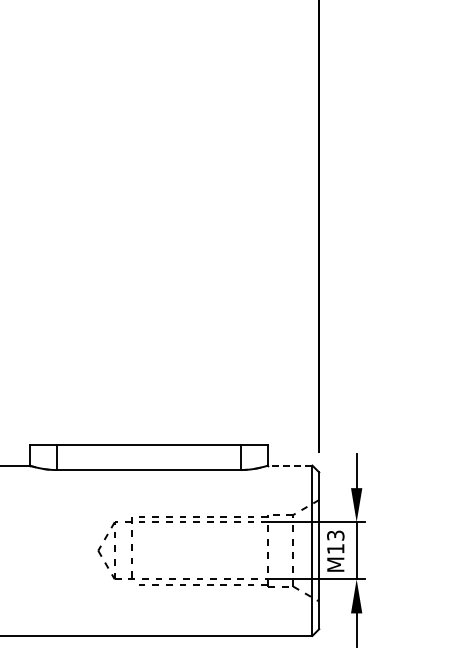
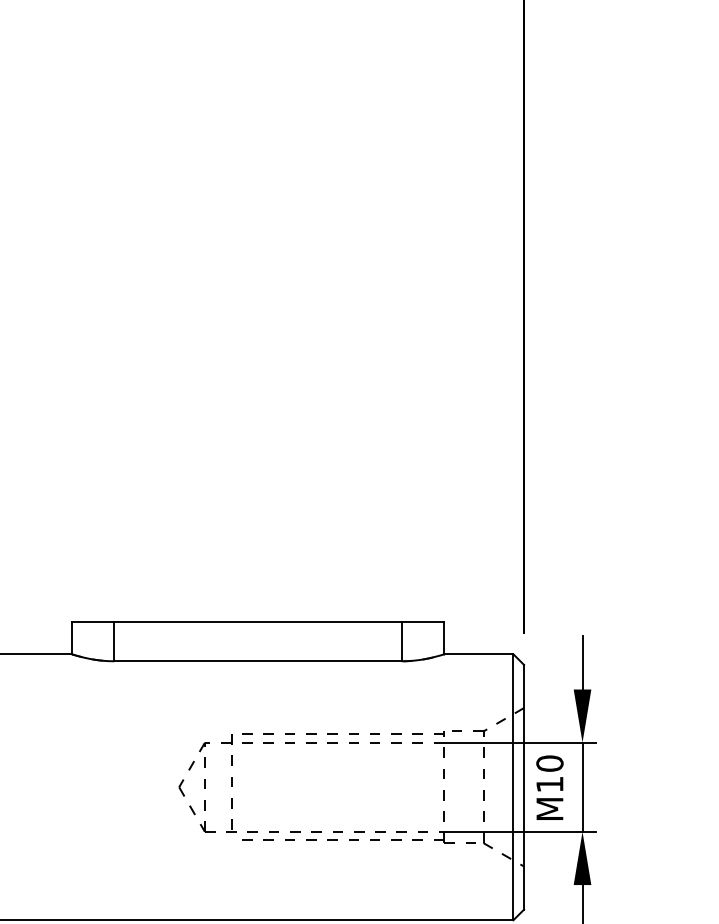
line: (289, 465) -> (477, 654), dashed -> solid
text: (335, 535) -> (549, 763), M13 -> M10

